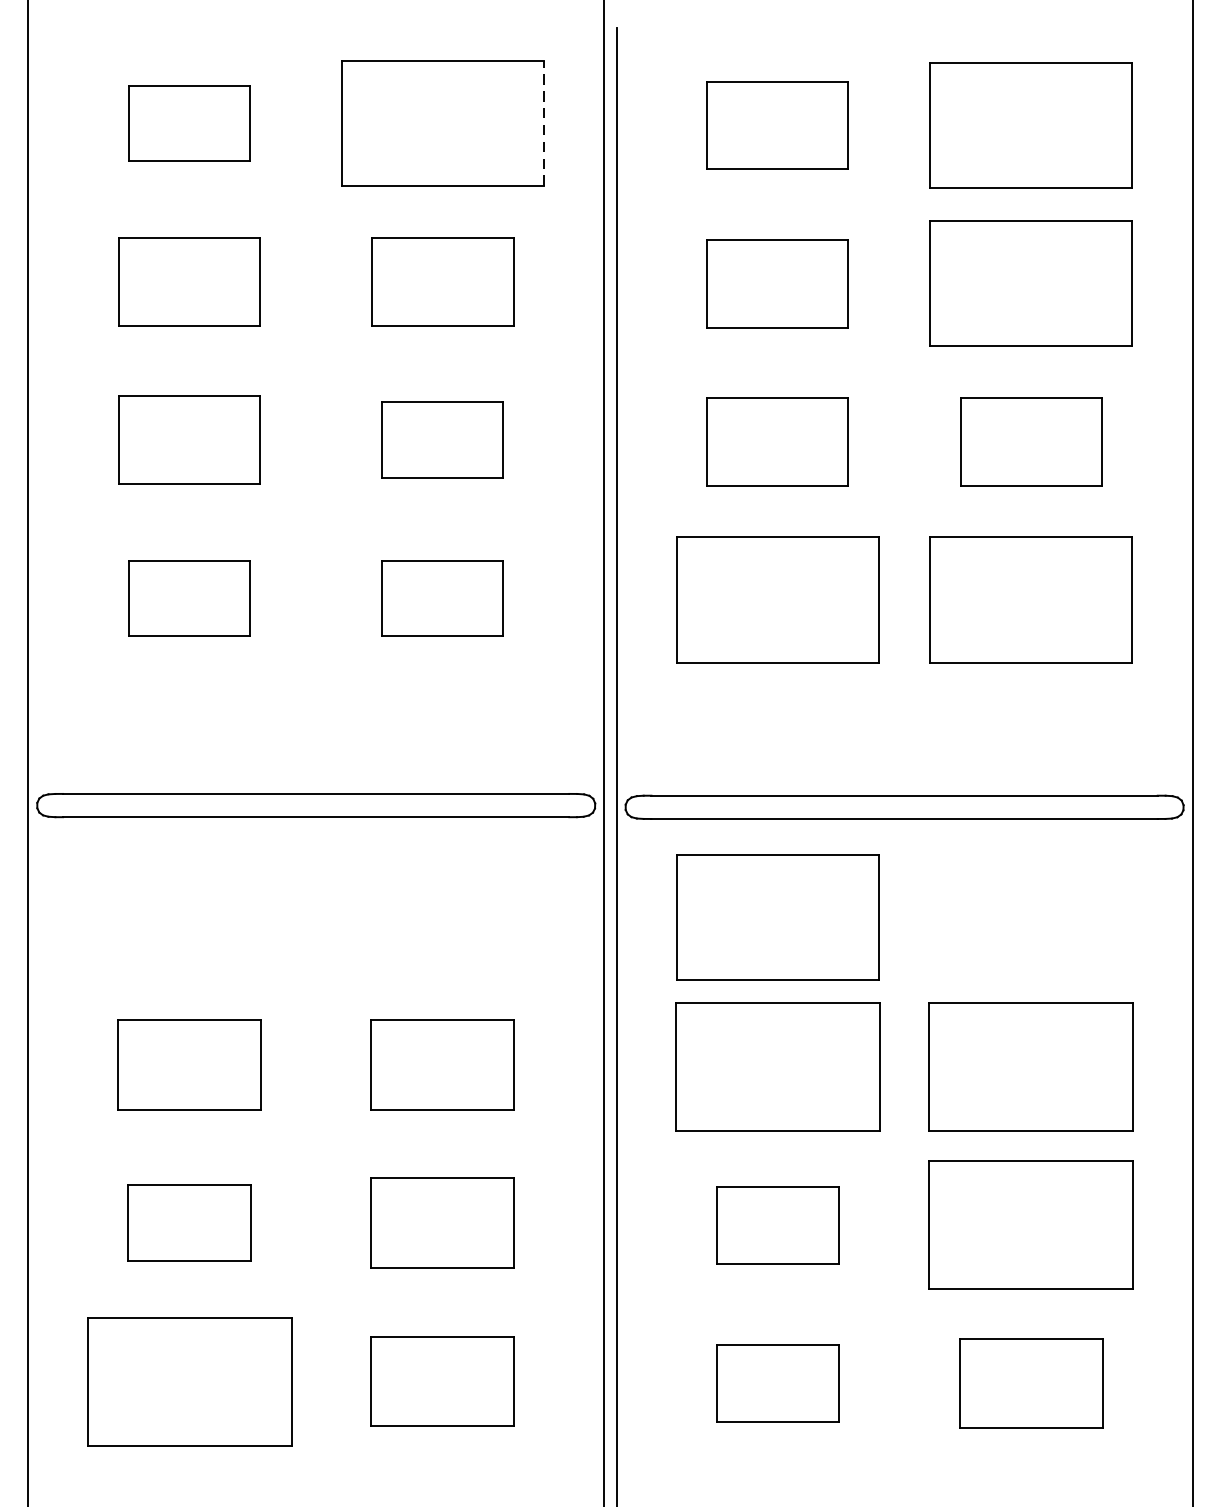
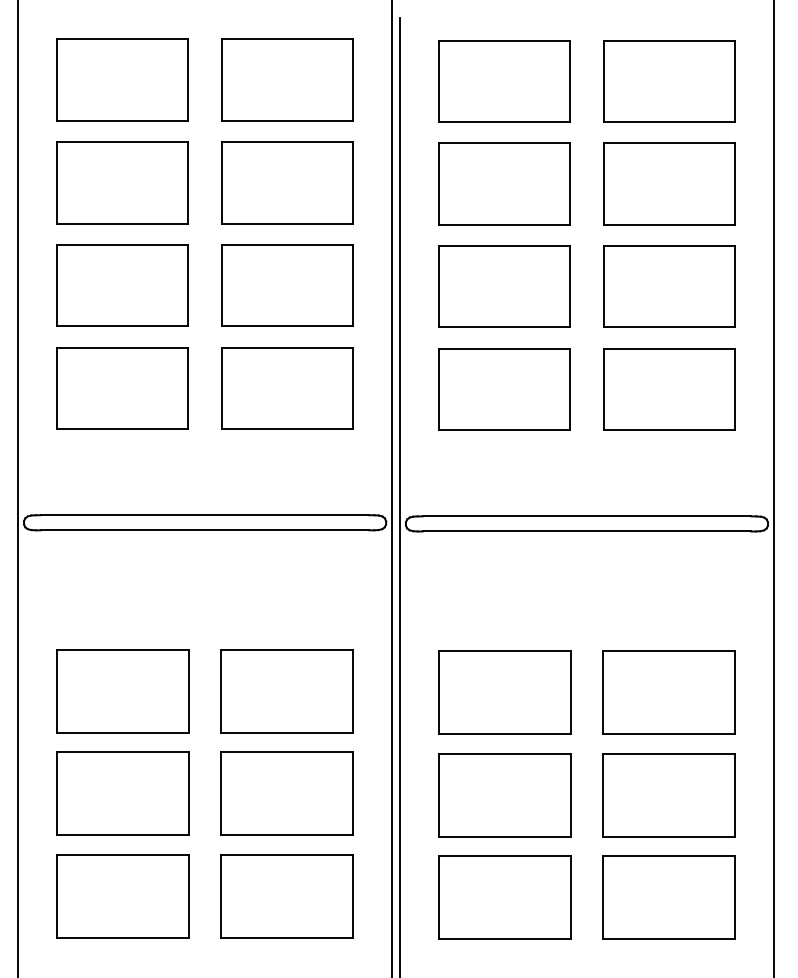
part: (188, 122) -> (122, 79), size x1.67
line: (543, 124) -> (352, 80), dashed -> solid
part: (777, 125) -> (504, 81), size x1.43
part: (188, 281) -> (122, 182), size x1.43
part: (443, 281) -> (287, 182), size x1.43
part: (777, 282) -> (504, 183), size x1.43
part: (188, 439) -> (122, 285), size x1.43
part: (443, 439) -> (287, 285), size x1.67
part: (777, 441) -> (504, 286), size x1.43
part: (1031, 441) -> (669, 286), size x1.43
part: (188, 598) -> (122, 388), size x1.67
part: (443, 598) -> (287, 388), size x1.67
part: (777, 917) -> (504, 595), removed
part: (188, 1065) -> (122, 691), size x1.43
part: (441, 1065) -> (286, 691), size x1.43
part: (188, 1222) -> (122, 793), size x1.67
part: (441, 1222) -> (286, 793), size x1.43
part: (777, 1225) -> (504, 795), size x1.67
part: (441, 1381) -> (286, 896), size x1.43
part: (777, 1382) -> (504, 897), size x1.67
part: (1030, 1382) -> (668, 897), size x1.43

